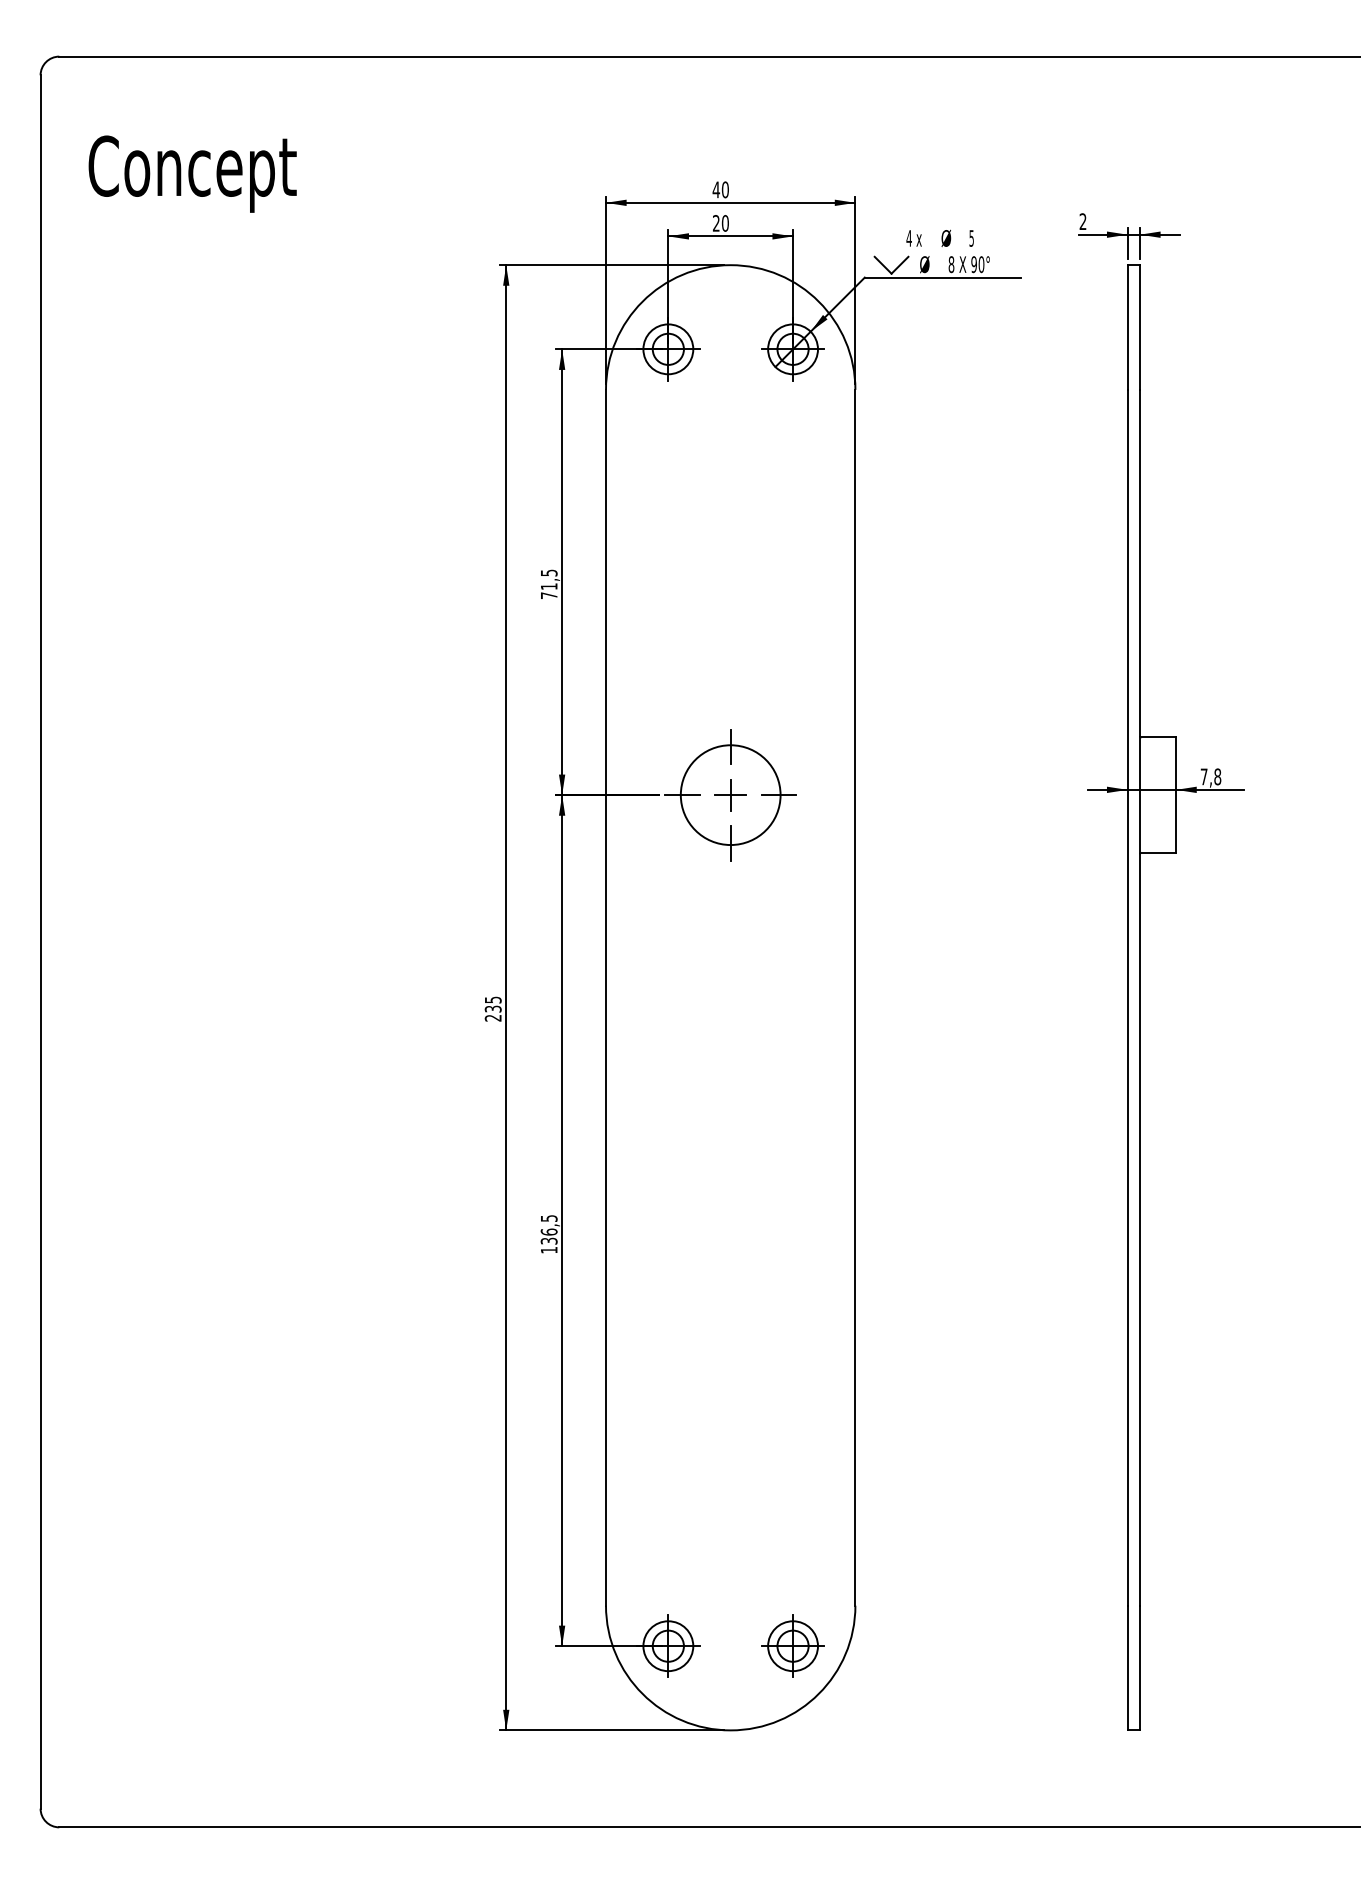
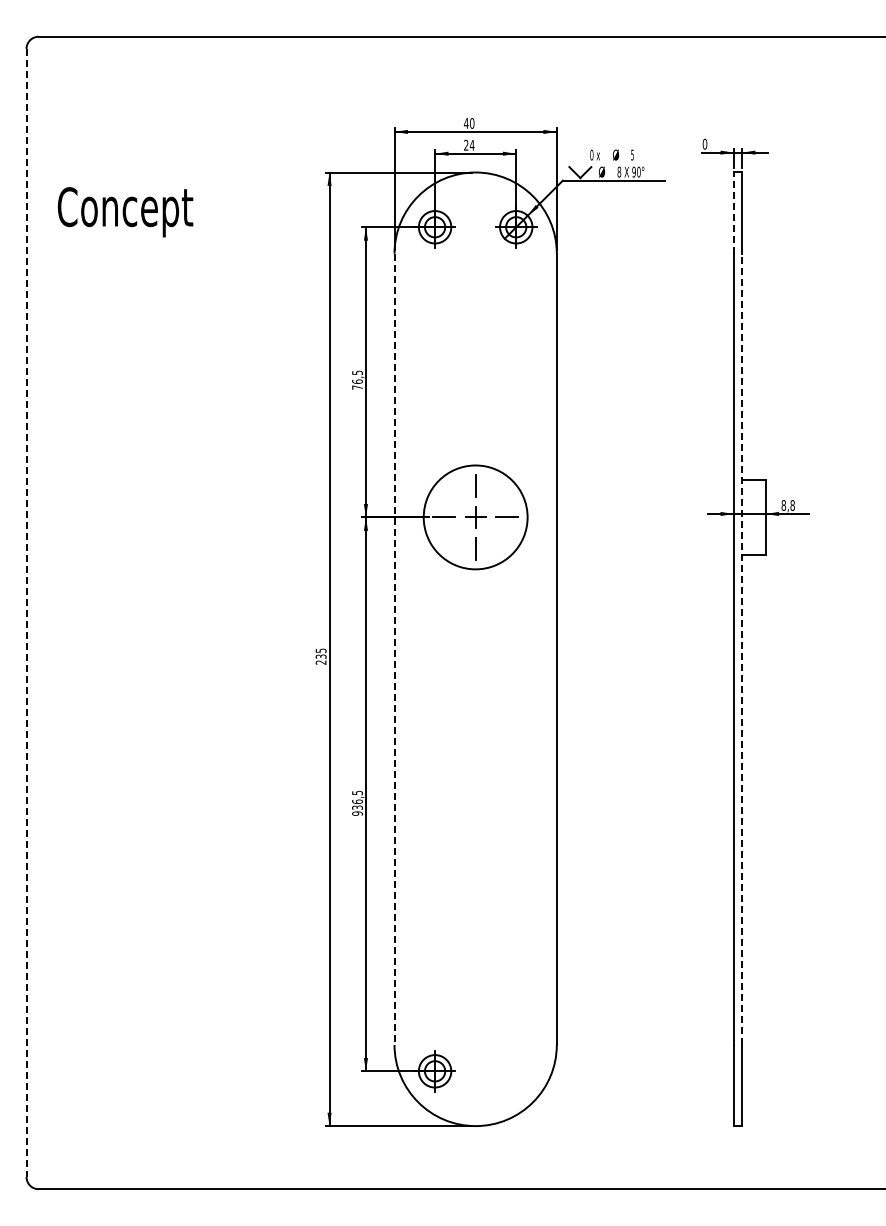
text: (192, 174) -> (125, 212), moved
text: (1082, 220) -> (704, 143), 2 -> 0
text: (724, 222) -> (471, 144), 20 -> 24
text: (908, 237) -> (591, 154), 4 -> 0
line: (1126, 328) -> (733, 213), solid -> dashed
text: (549, 586) -> (357, 381), 71,5 -> 76,5
text: (1203, 776) -> (783, 505), 7,8 -> 8,8
circle: (730, 793) -> (475, 516), size x1.6
line: (40, 942) -> (26, 613), solid -> dashed
line: (605, 998) -> (394, 649), solid -> dashed
line: (1140, 998) -> (742, 649), solid -> dashed
text: (549, 1250) -> (357, 813), 136,5 -> 936,5
part: (793, 1646) -> (516, 1071), removed

